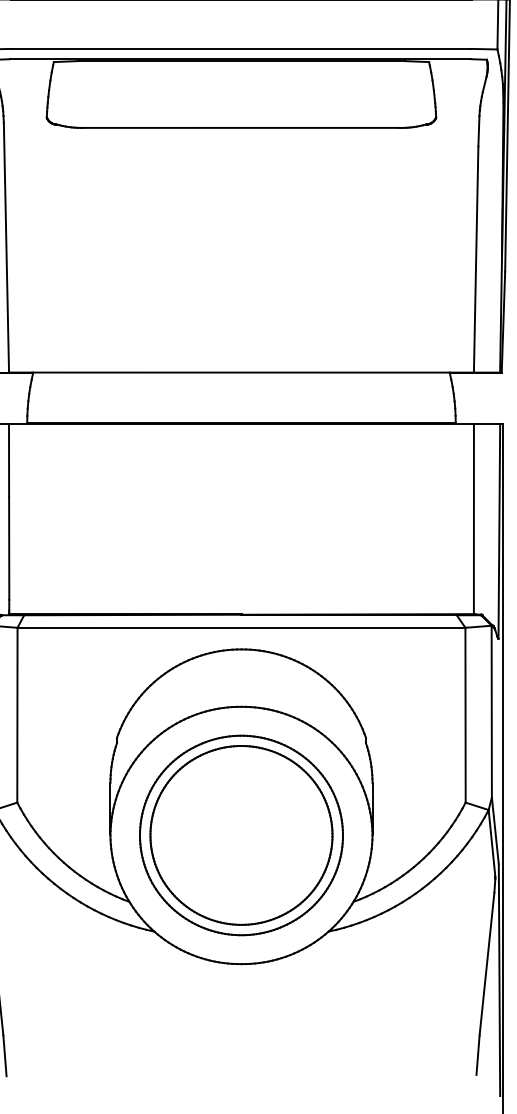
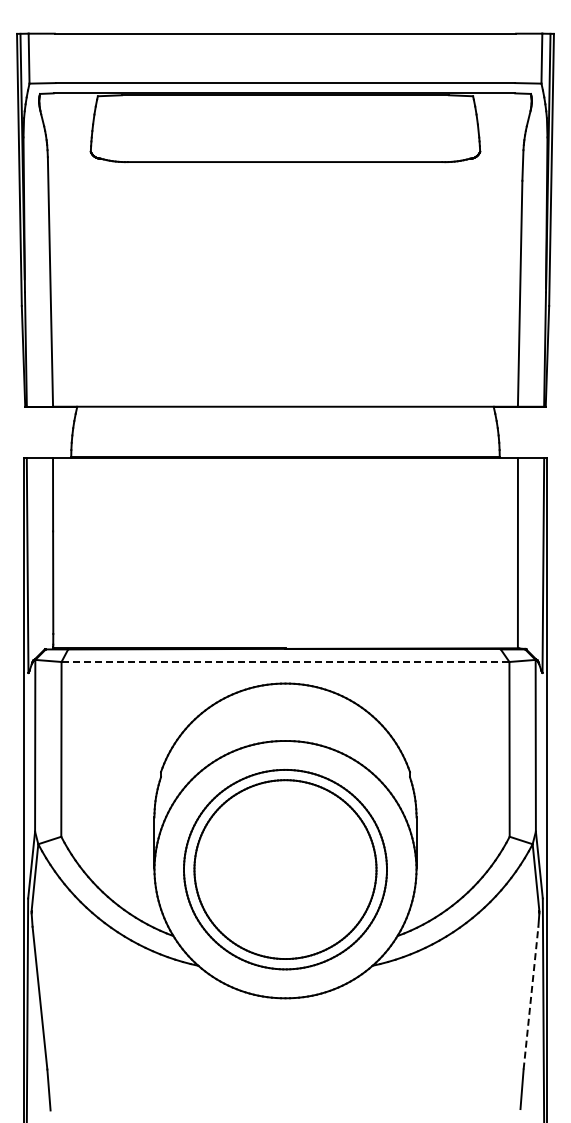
line: (241, 627) -> (285, 661), solid -> dashed
line: (487, 964) -> (531, 998), solid -> dashed

